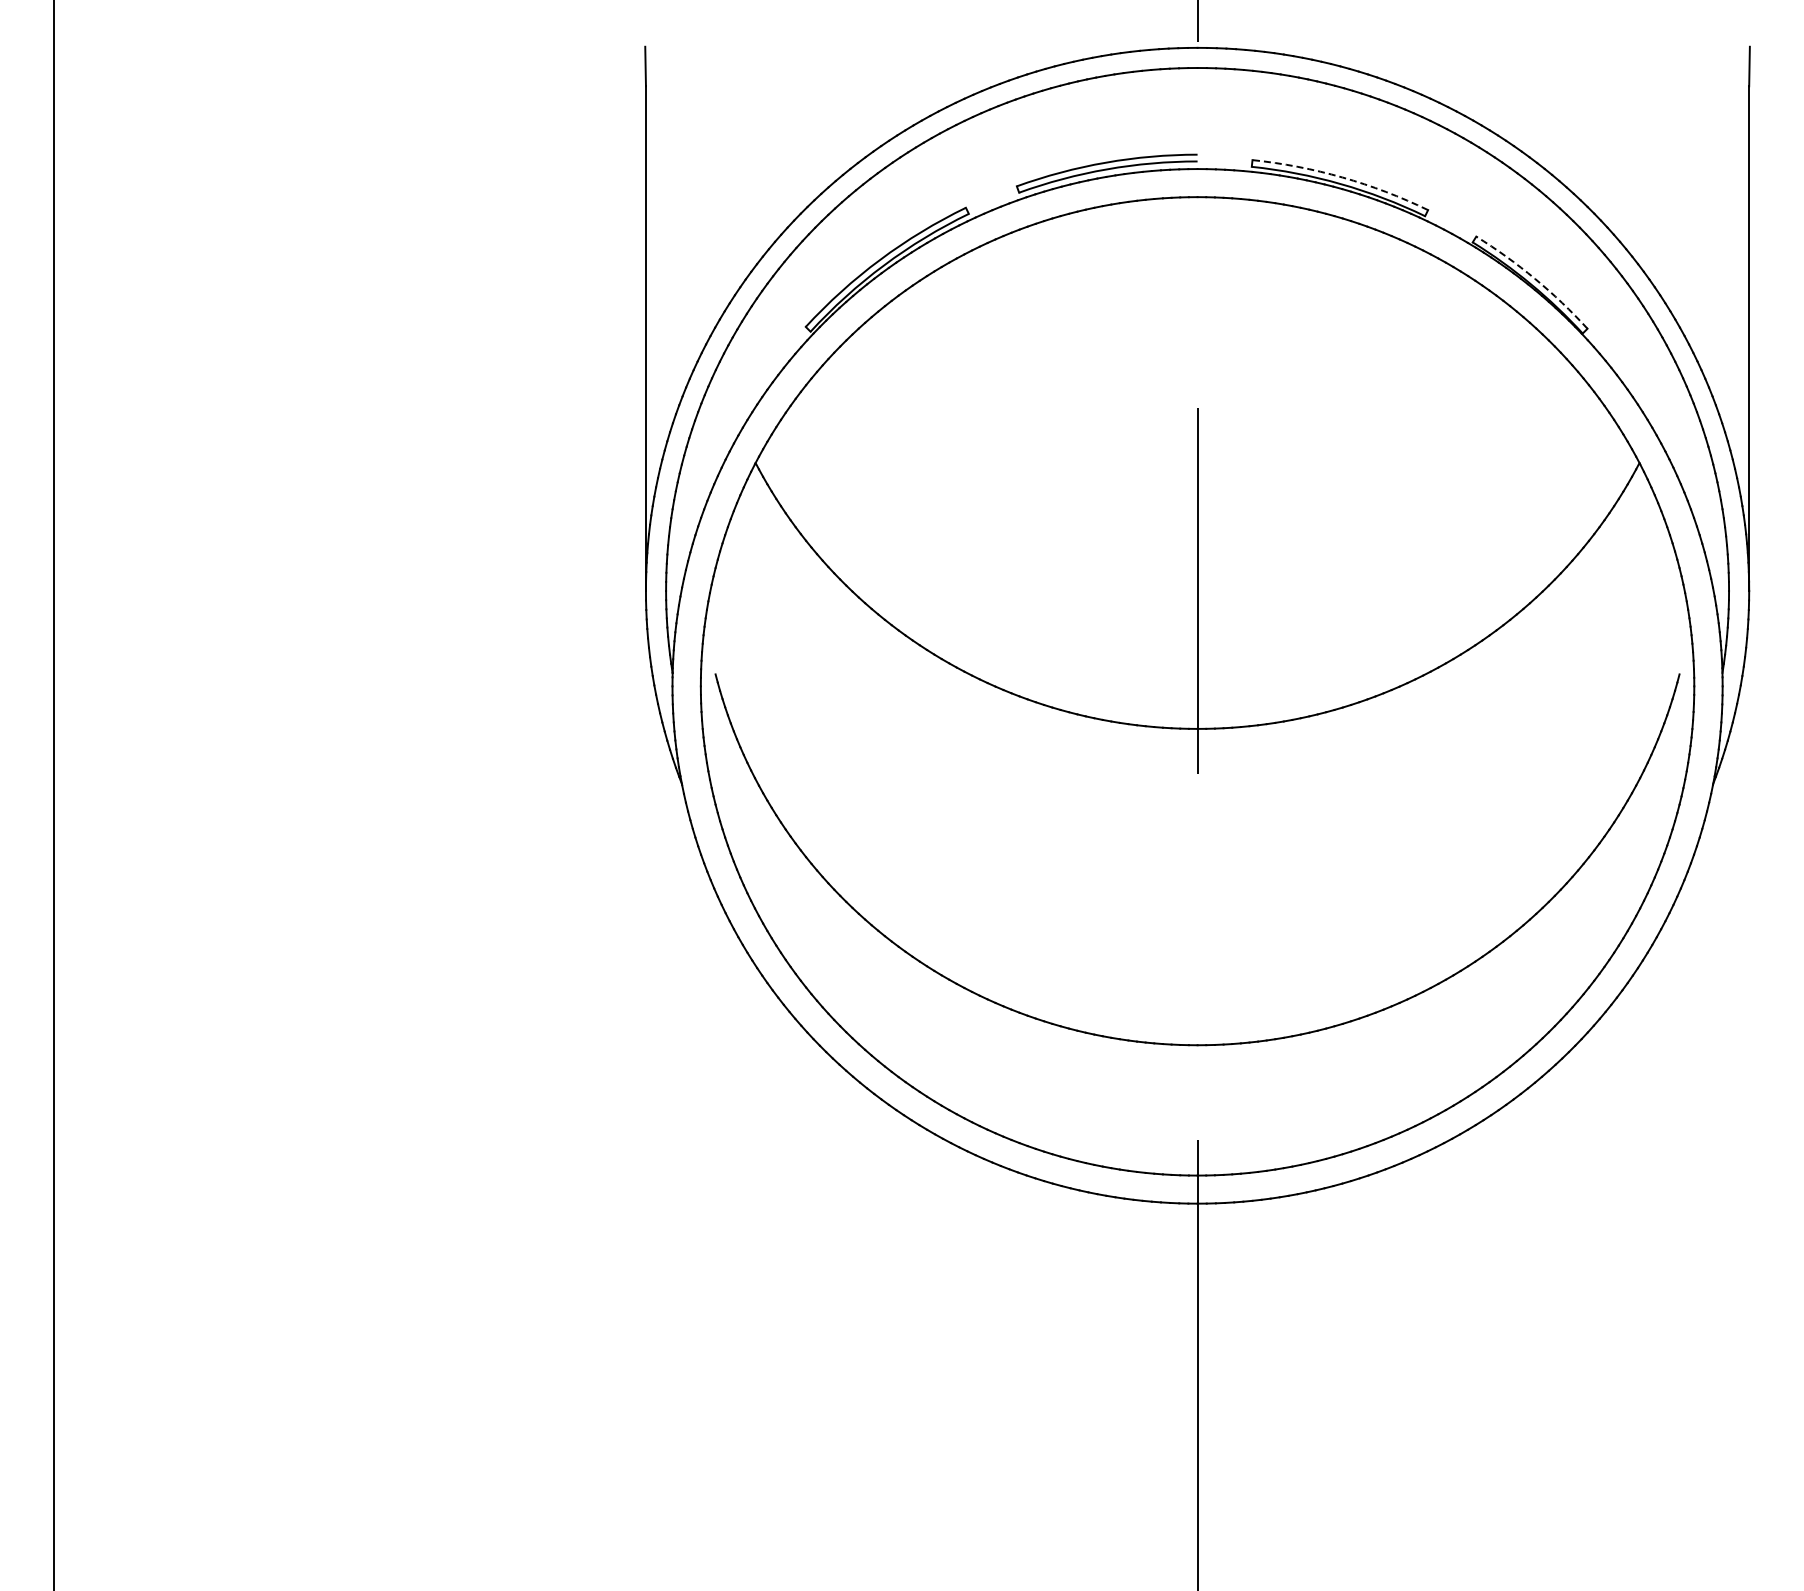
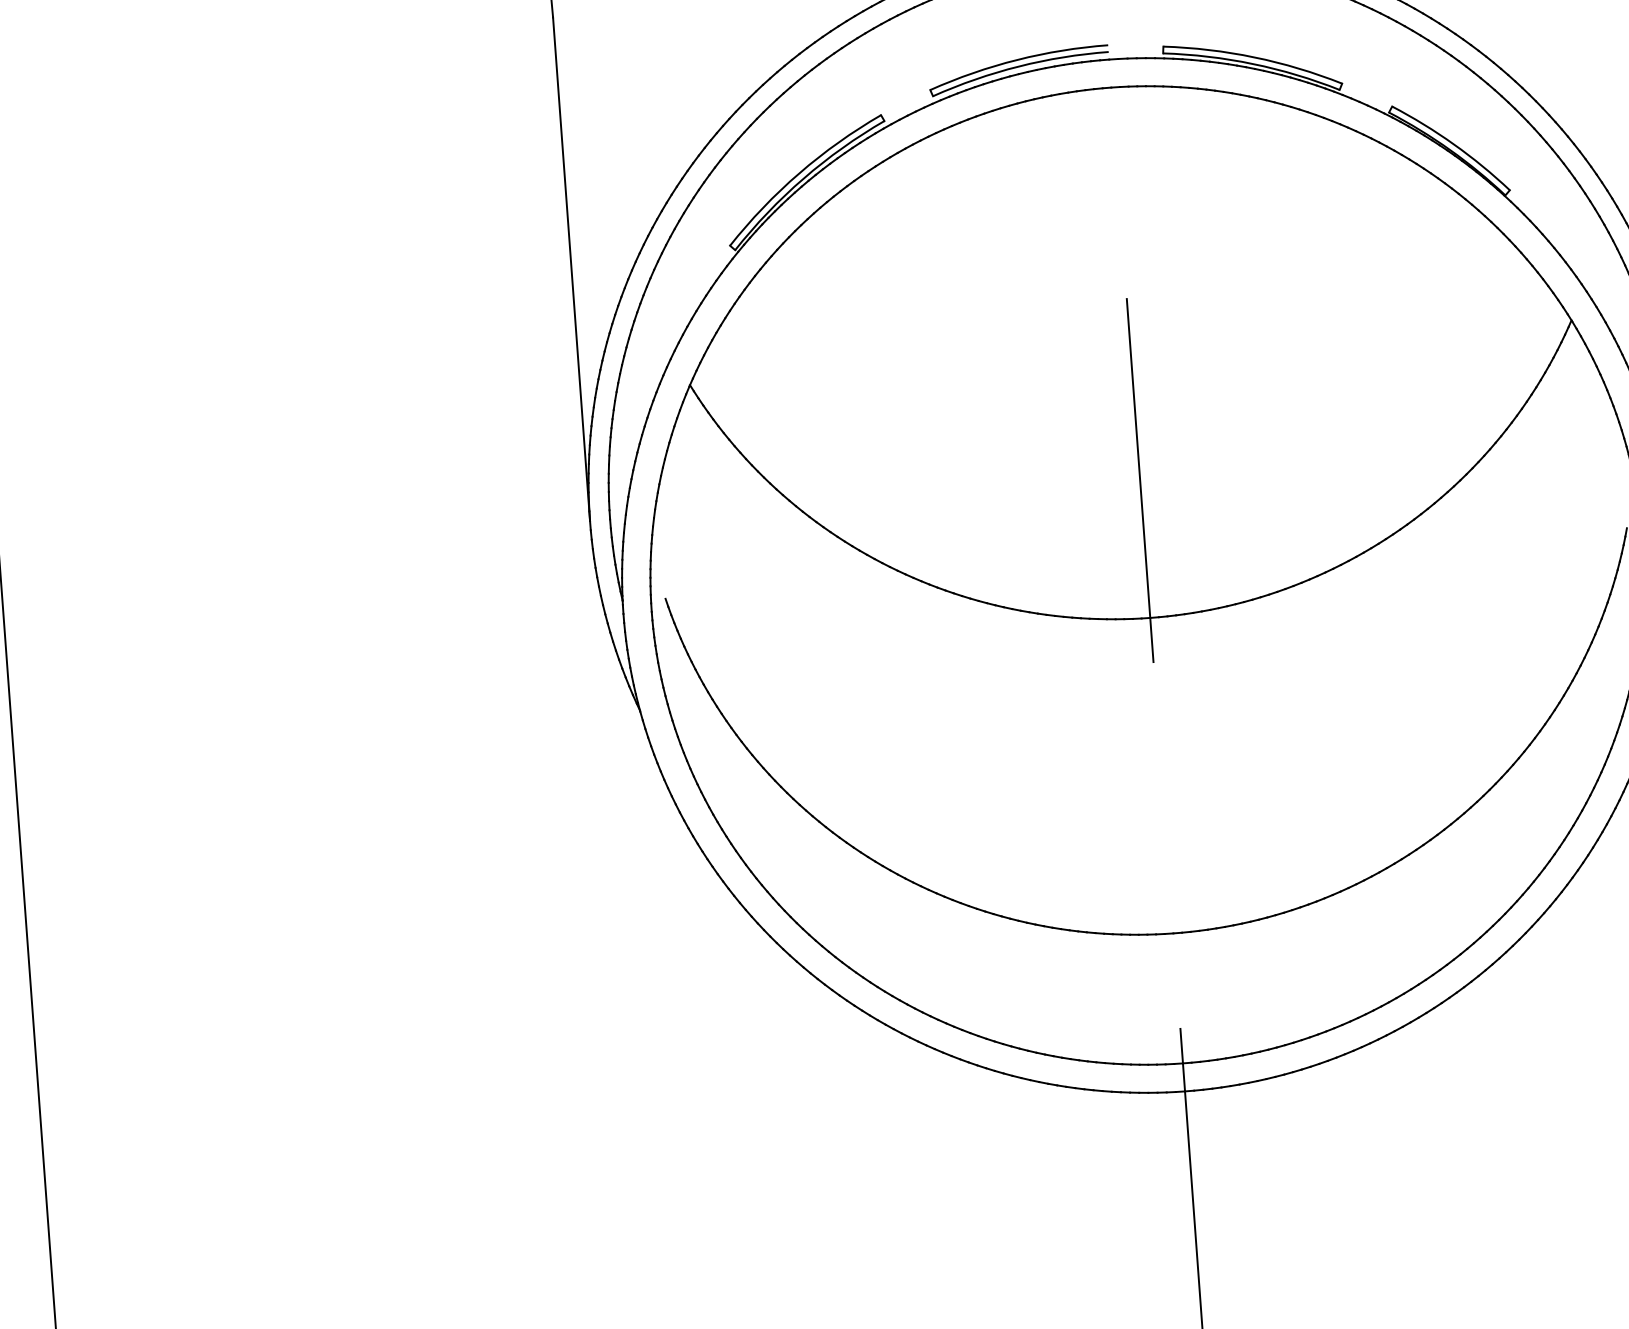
arc: (1342, 177) -> (1254, 57), dashed -> solid
arc: (1535, 278) -> (1454, 143), dashed -> solid

